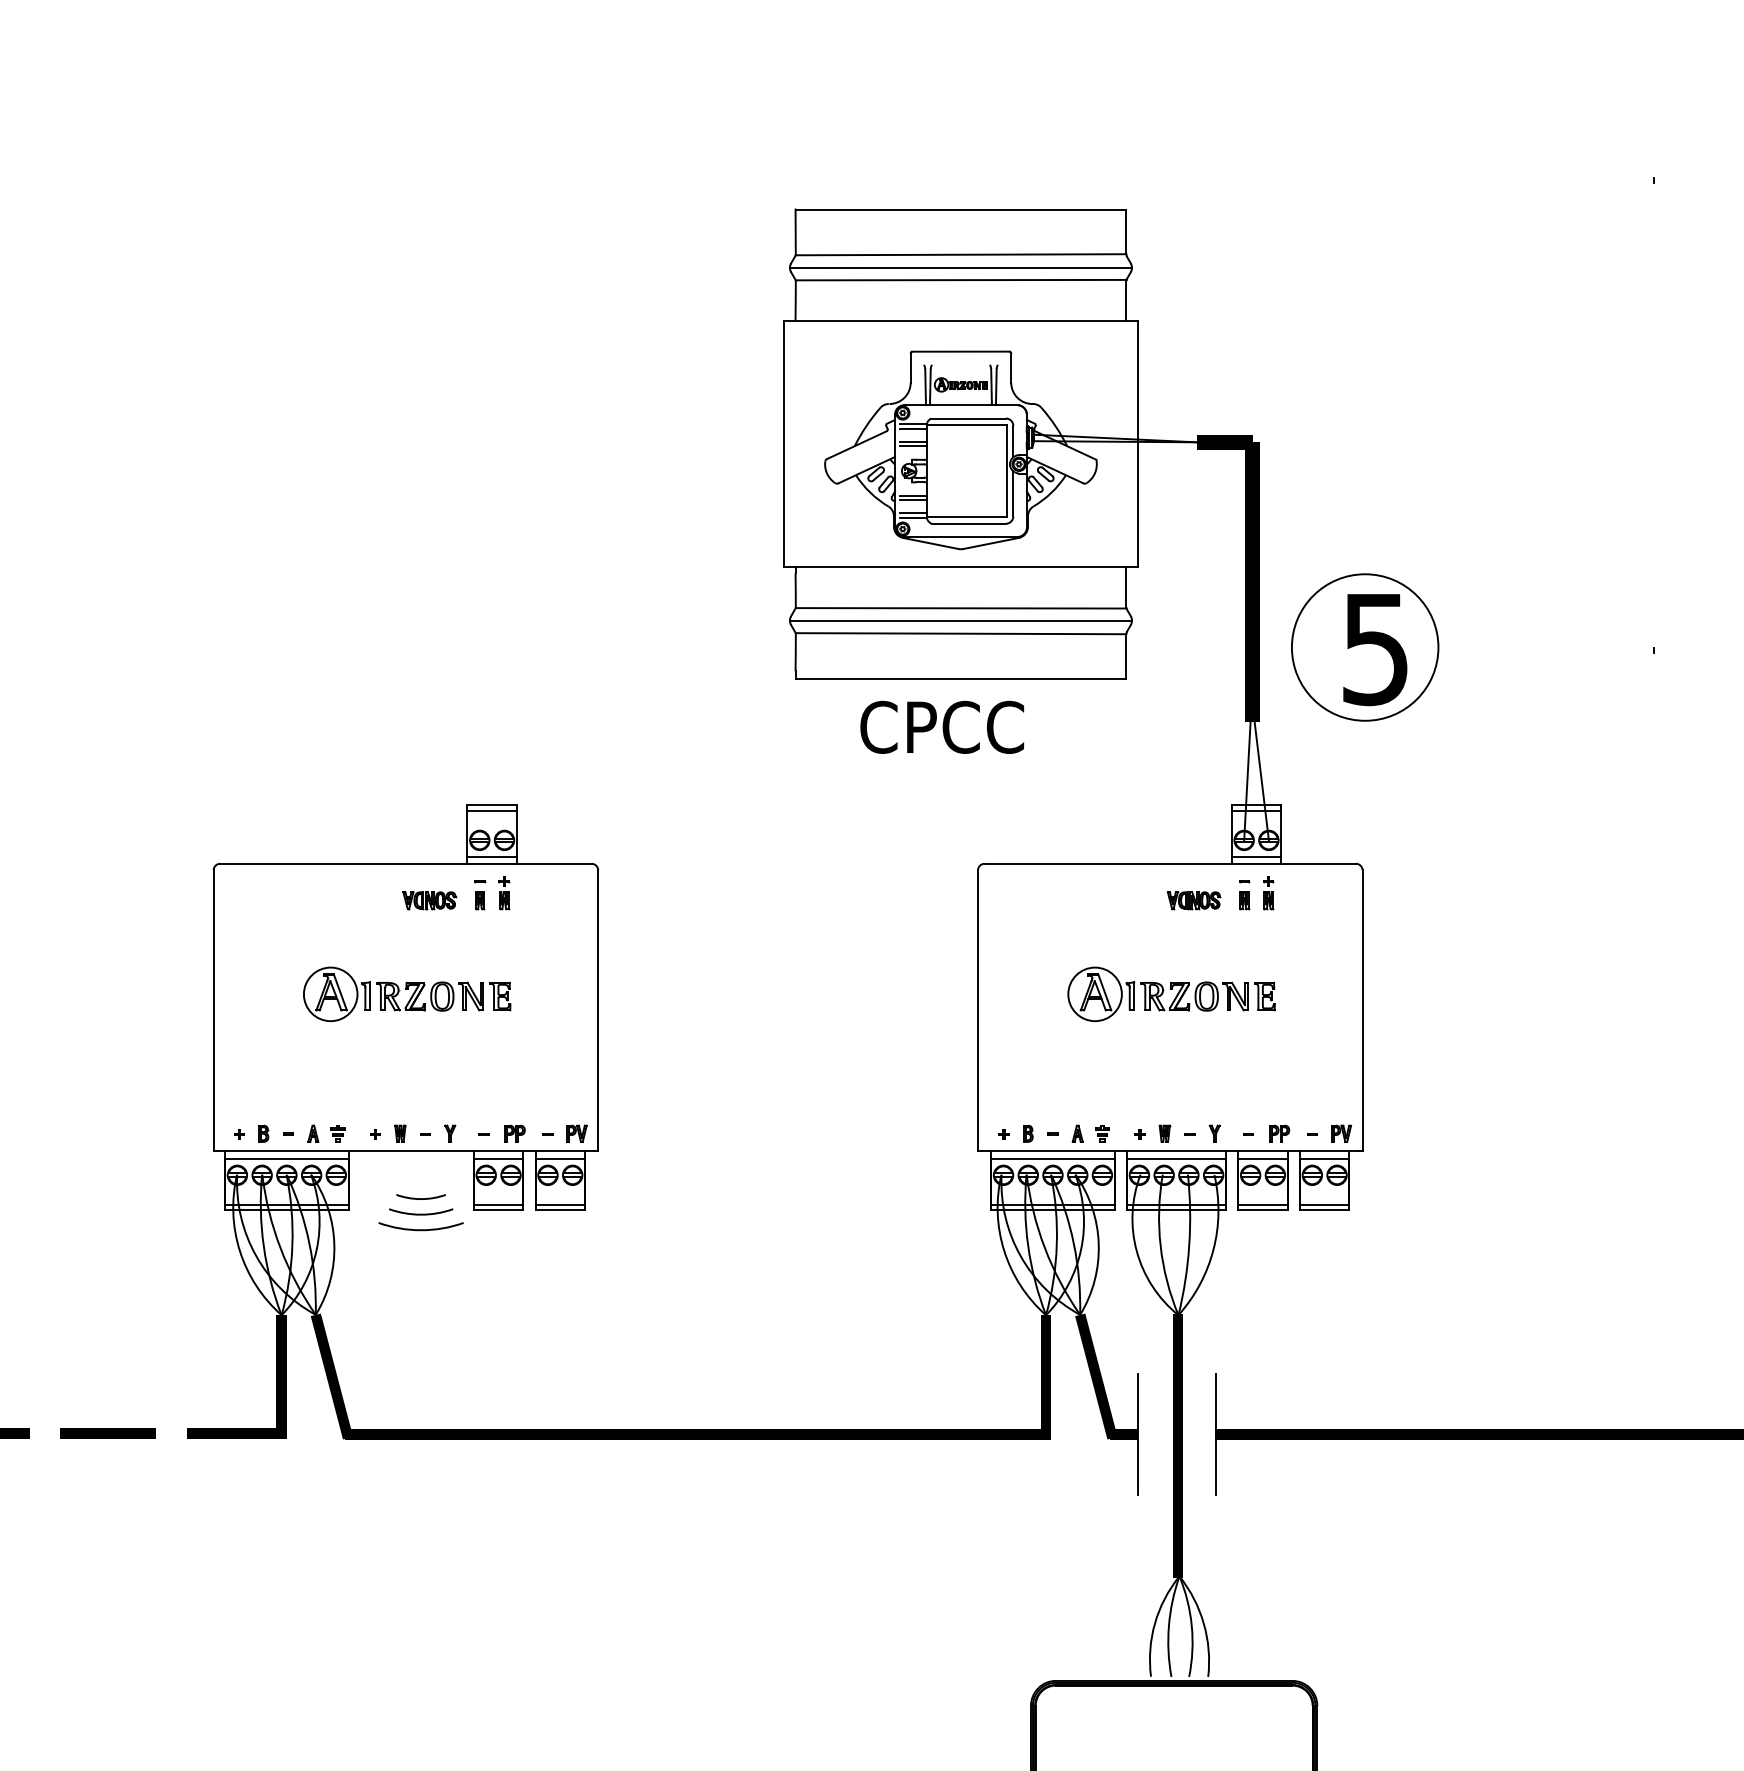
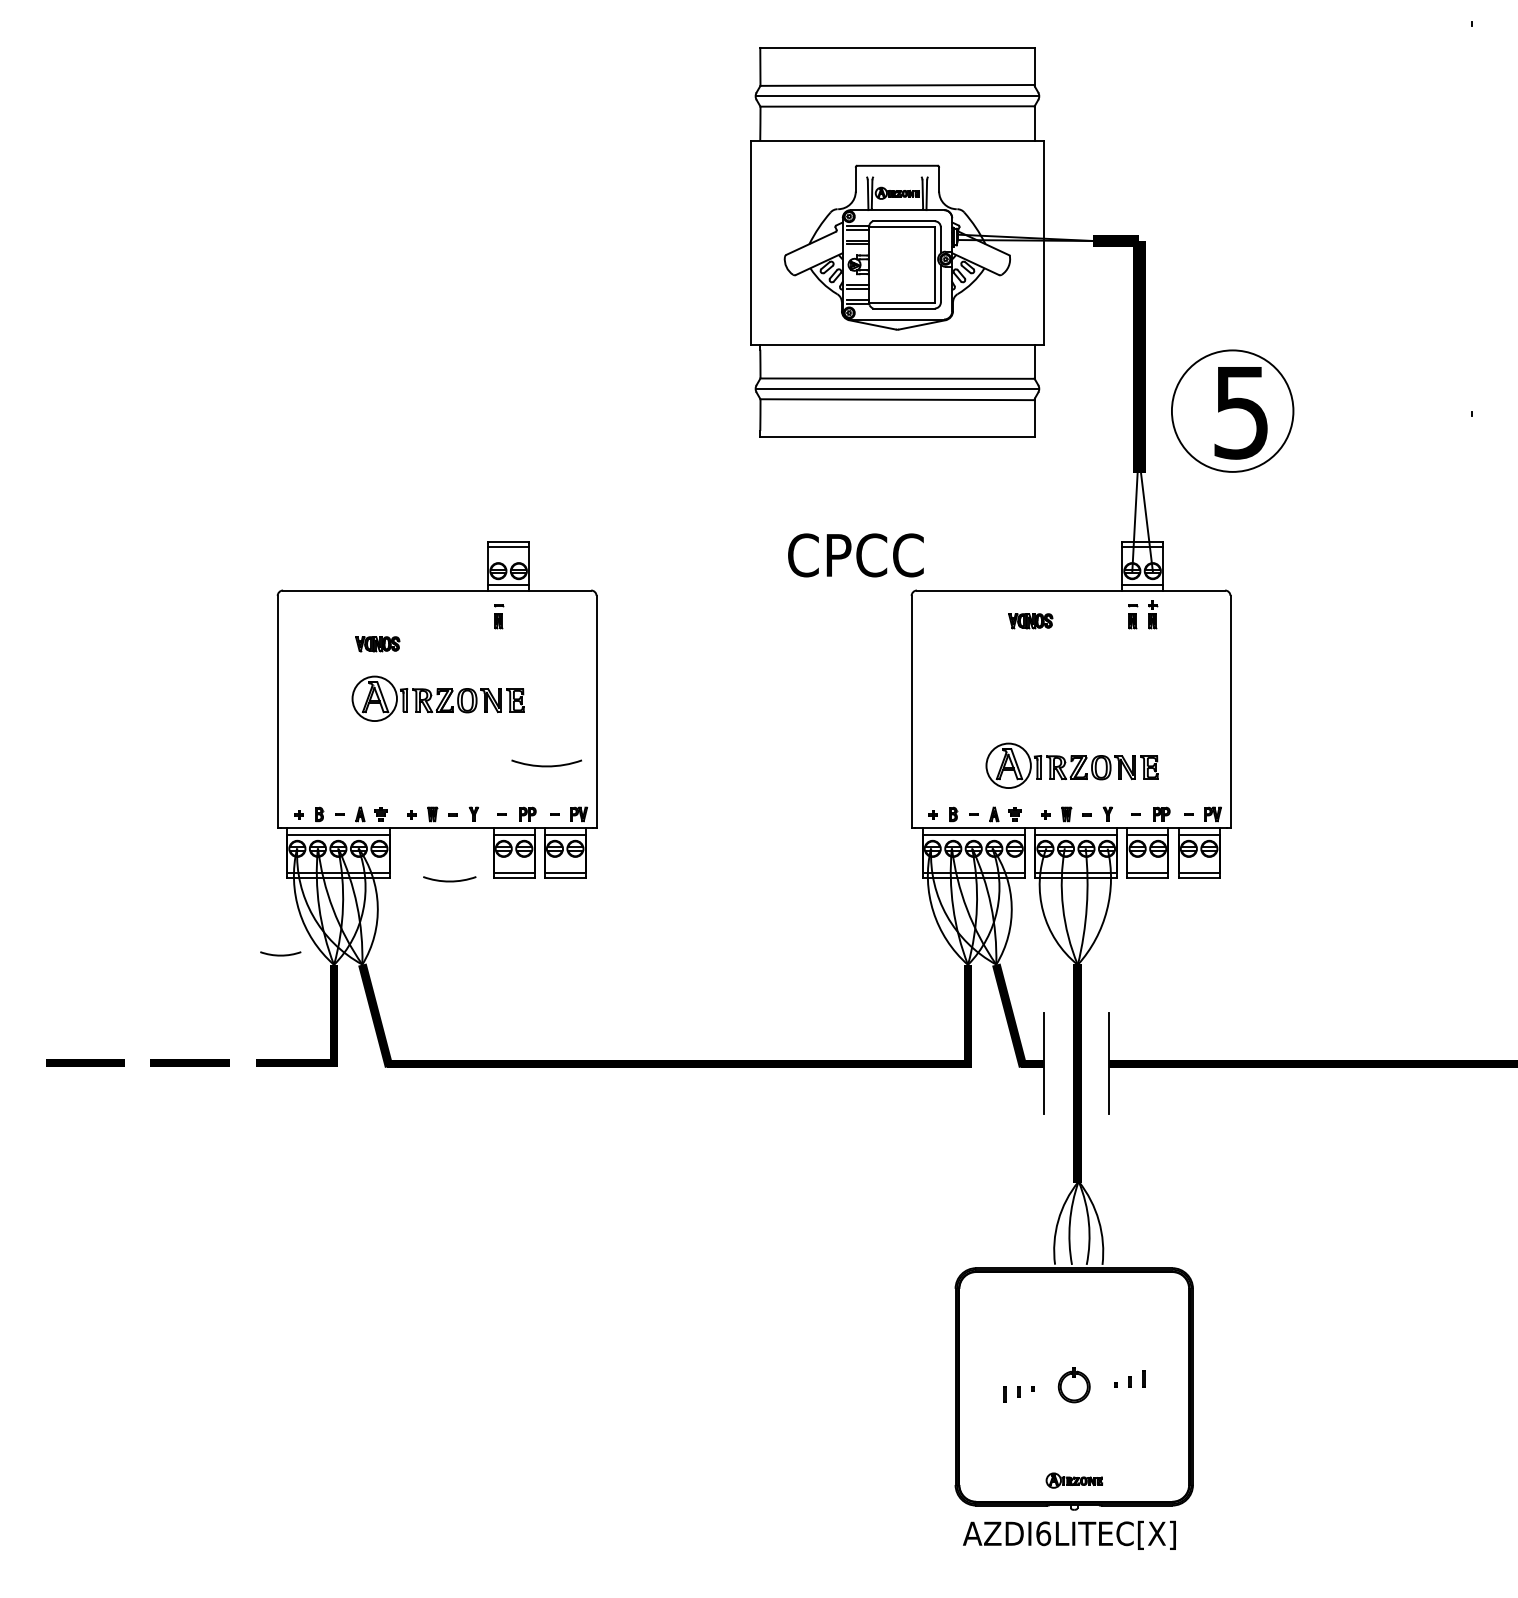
text: (941, 727) -> (855, 555), moved
part: (505, 892) -> (519, 614), removed
part: (429, 901) -> (377, 644), moved
part: (1193, 901) -> (1030, 621), moved
part: (1170, 993) -> (1071, 765), moved
arc: (420, 1197) -> (280, 954), moved
arc: (420, 1229) -> (546, 765), moved

